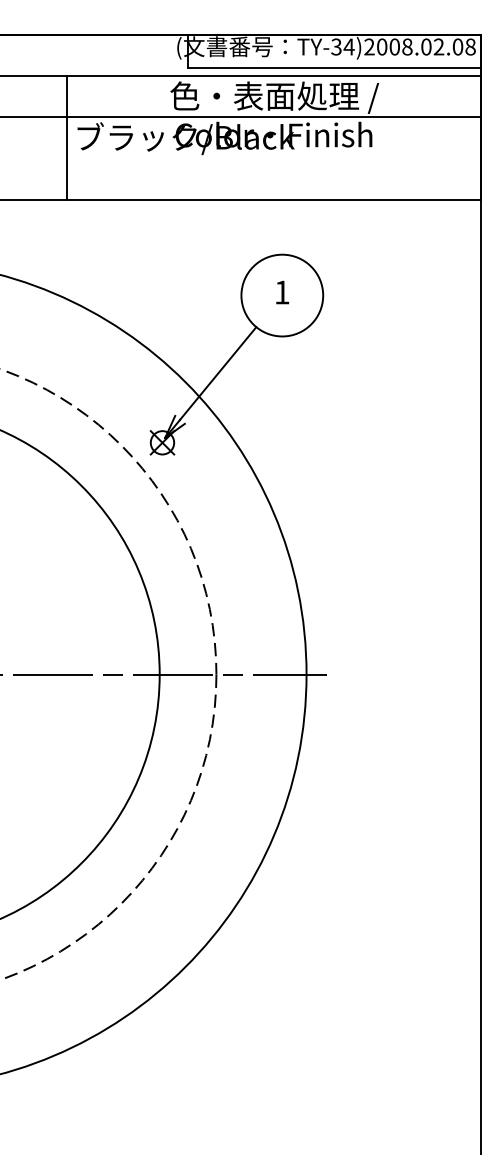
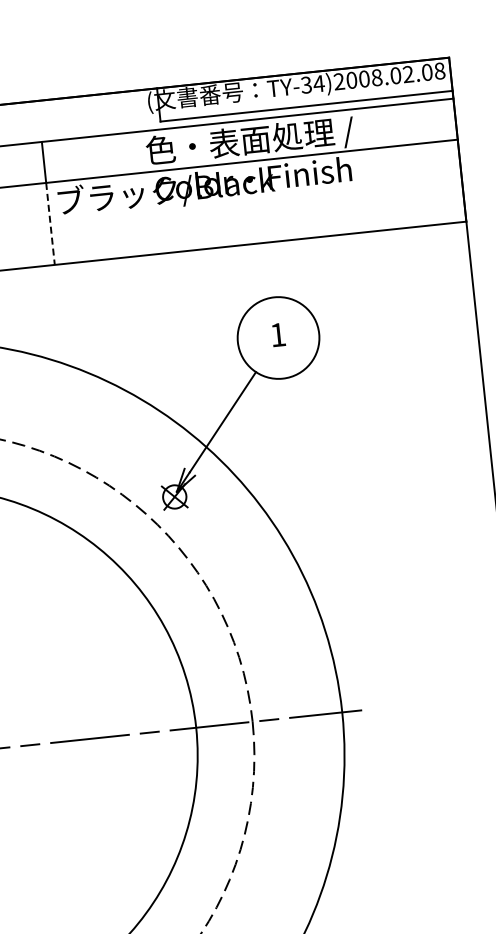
line: (67, 158) -> (50, 224), solid -> dashed

